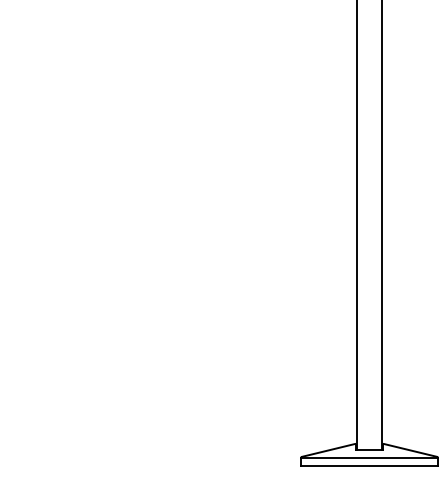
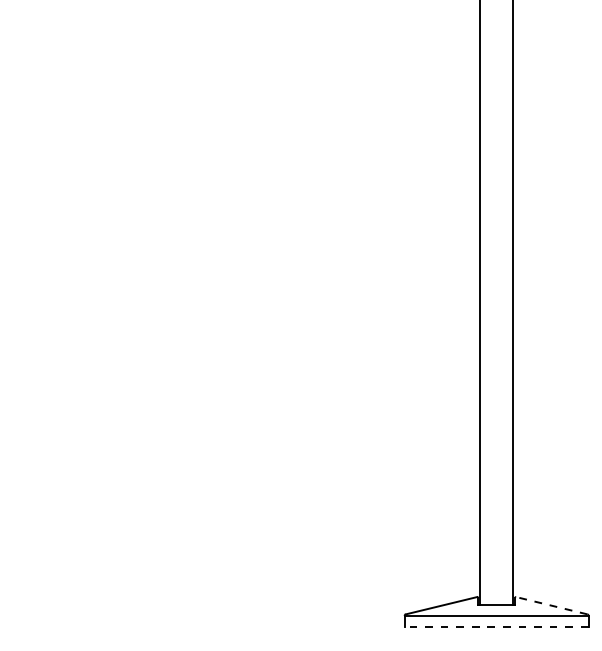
line: (410, 450) -> (551, 605), solid -> dashed
line: (369, 465) -> (496, 626), solid -> dashed

